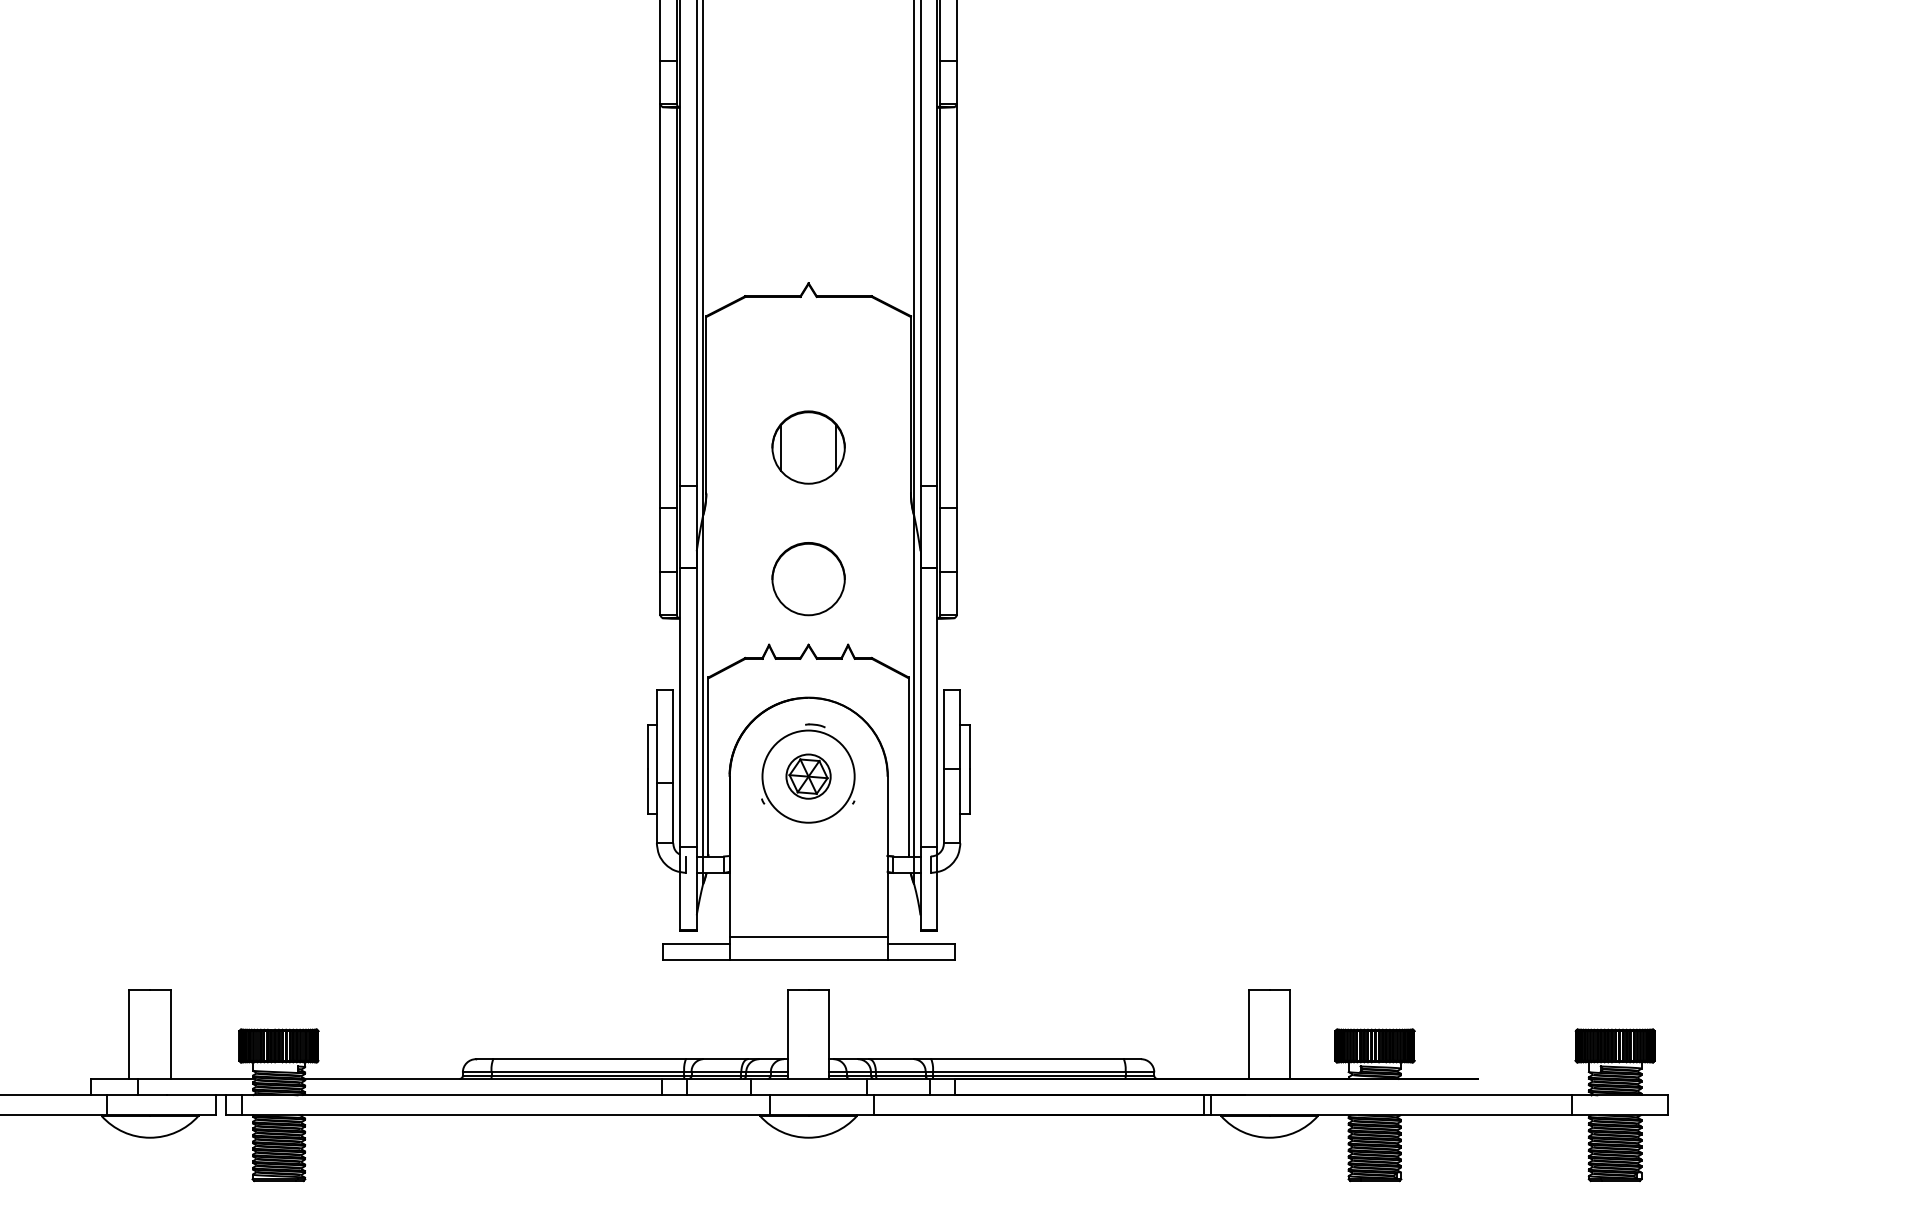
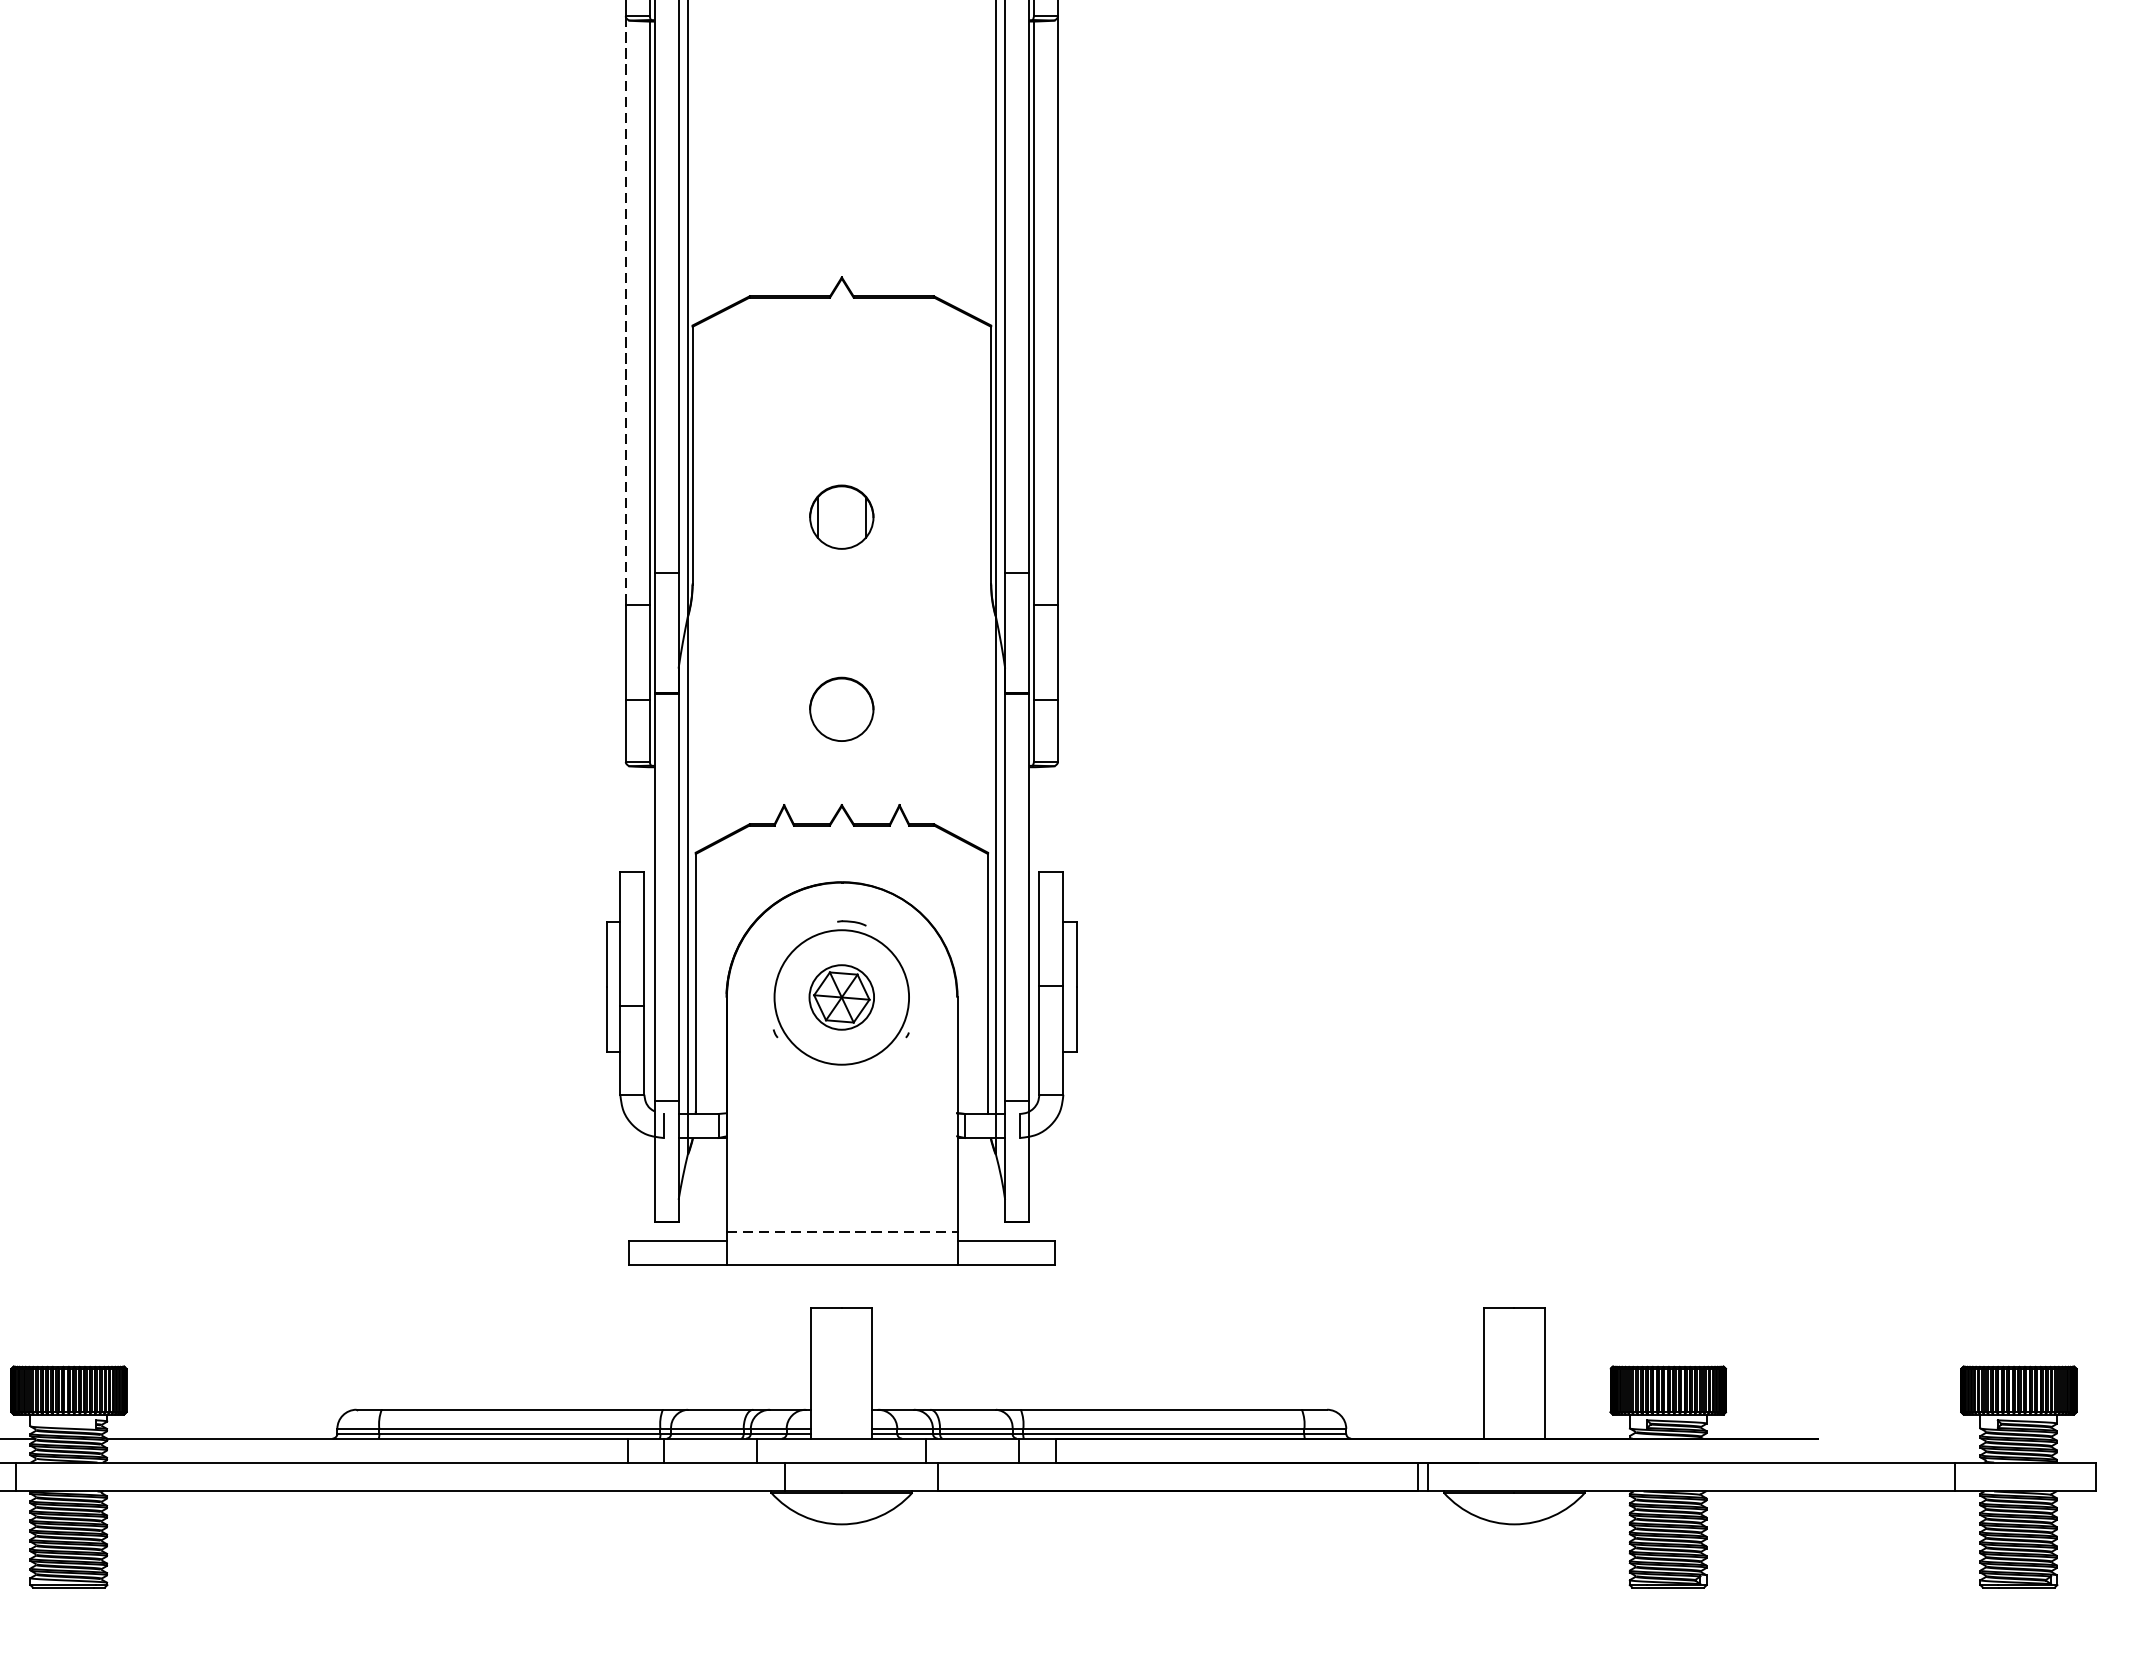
line: (660, 306) -> (625, 311), solid -> dashed
part: (808, 447) -> (841, 517), size x0.6
circle: (808, 579) -> (841, 709), size x0.6
line: (809, 937) -> (843, 1232), solid -> dashed

